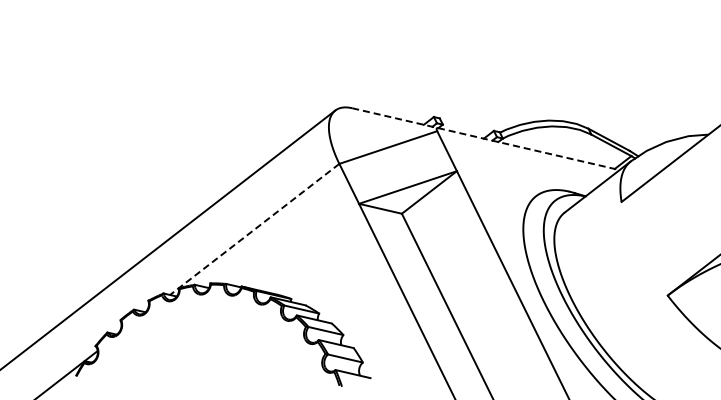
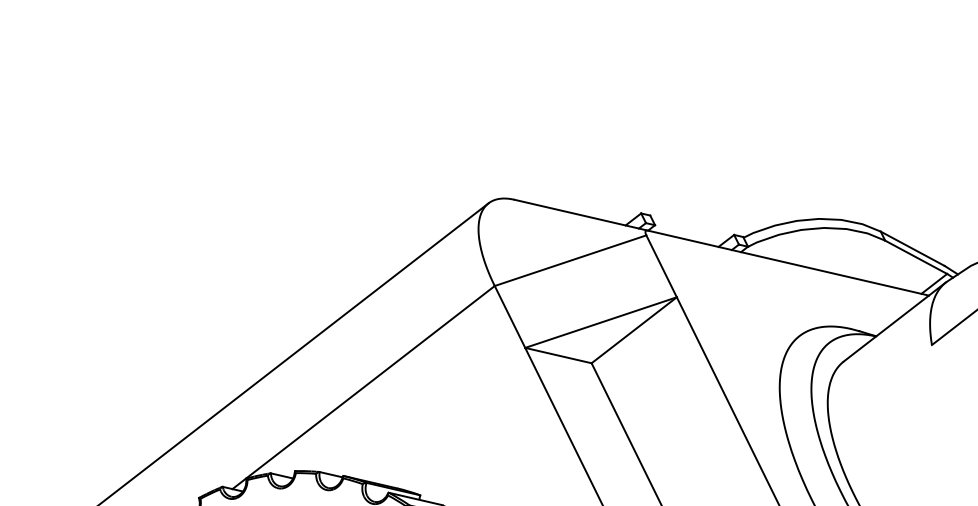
line: (486, 139) -> (722, 248), dashed -> solid
line: (254, 229) -> (363, 387), dashed -> solid

